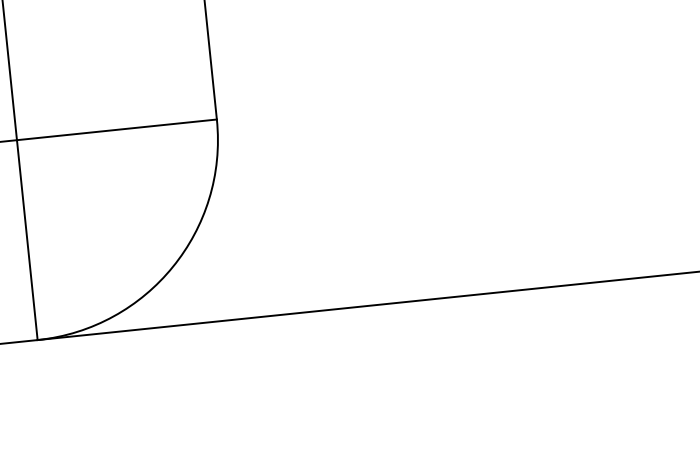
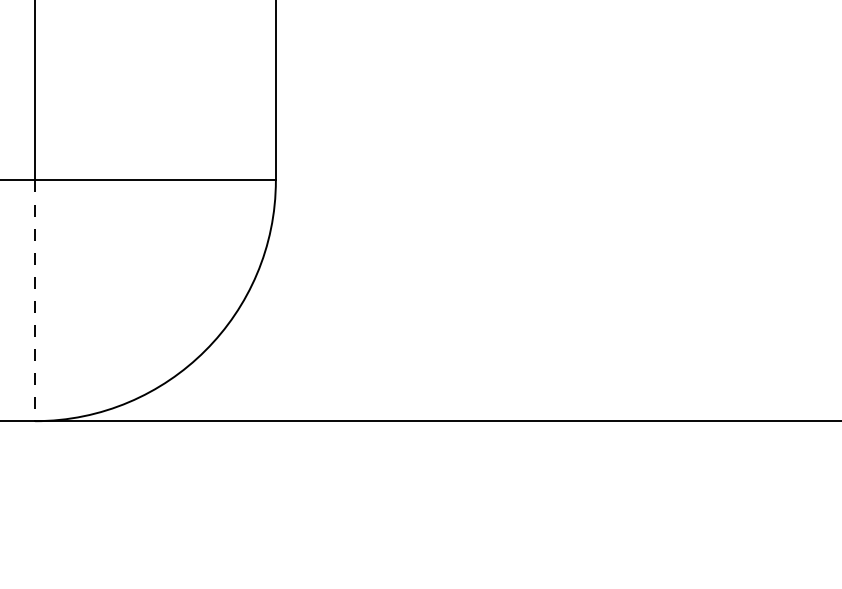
line: (27, 240) -> (35, 301), solid -> dashed

